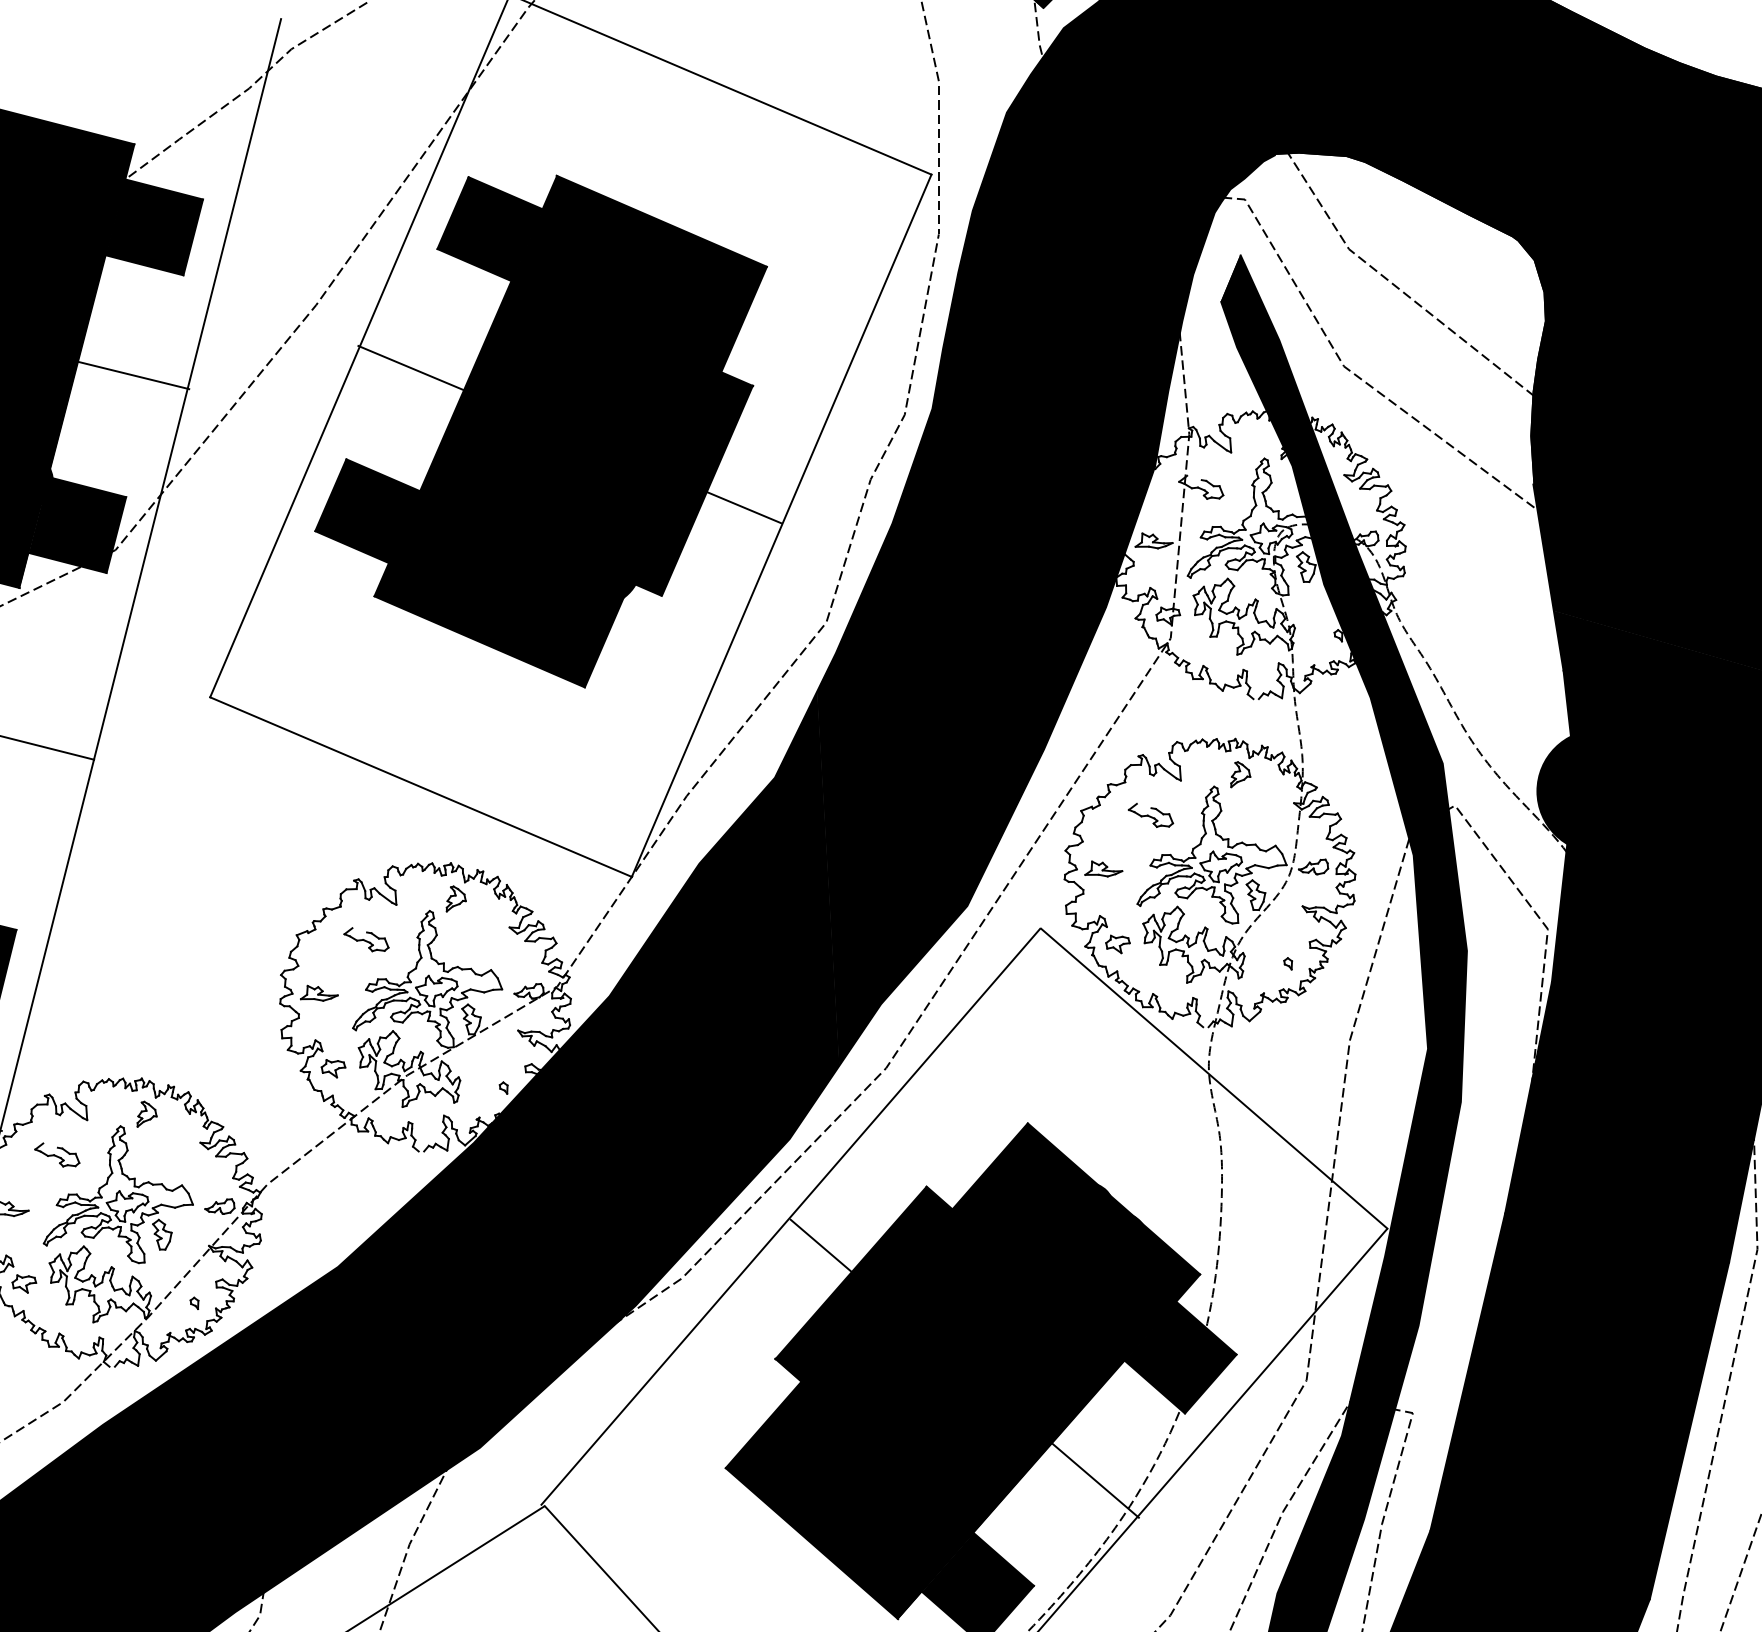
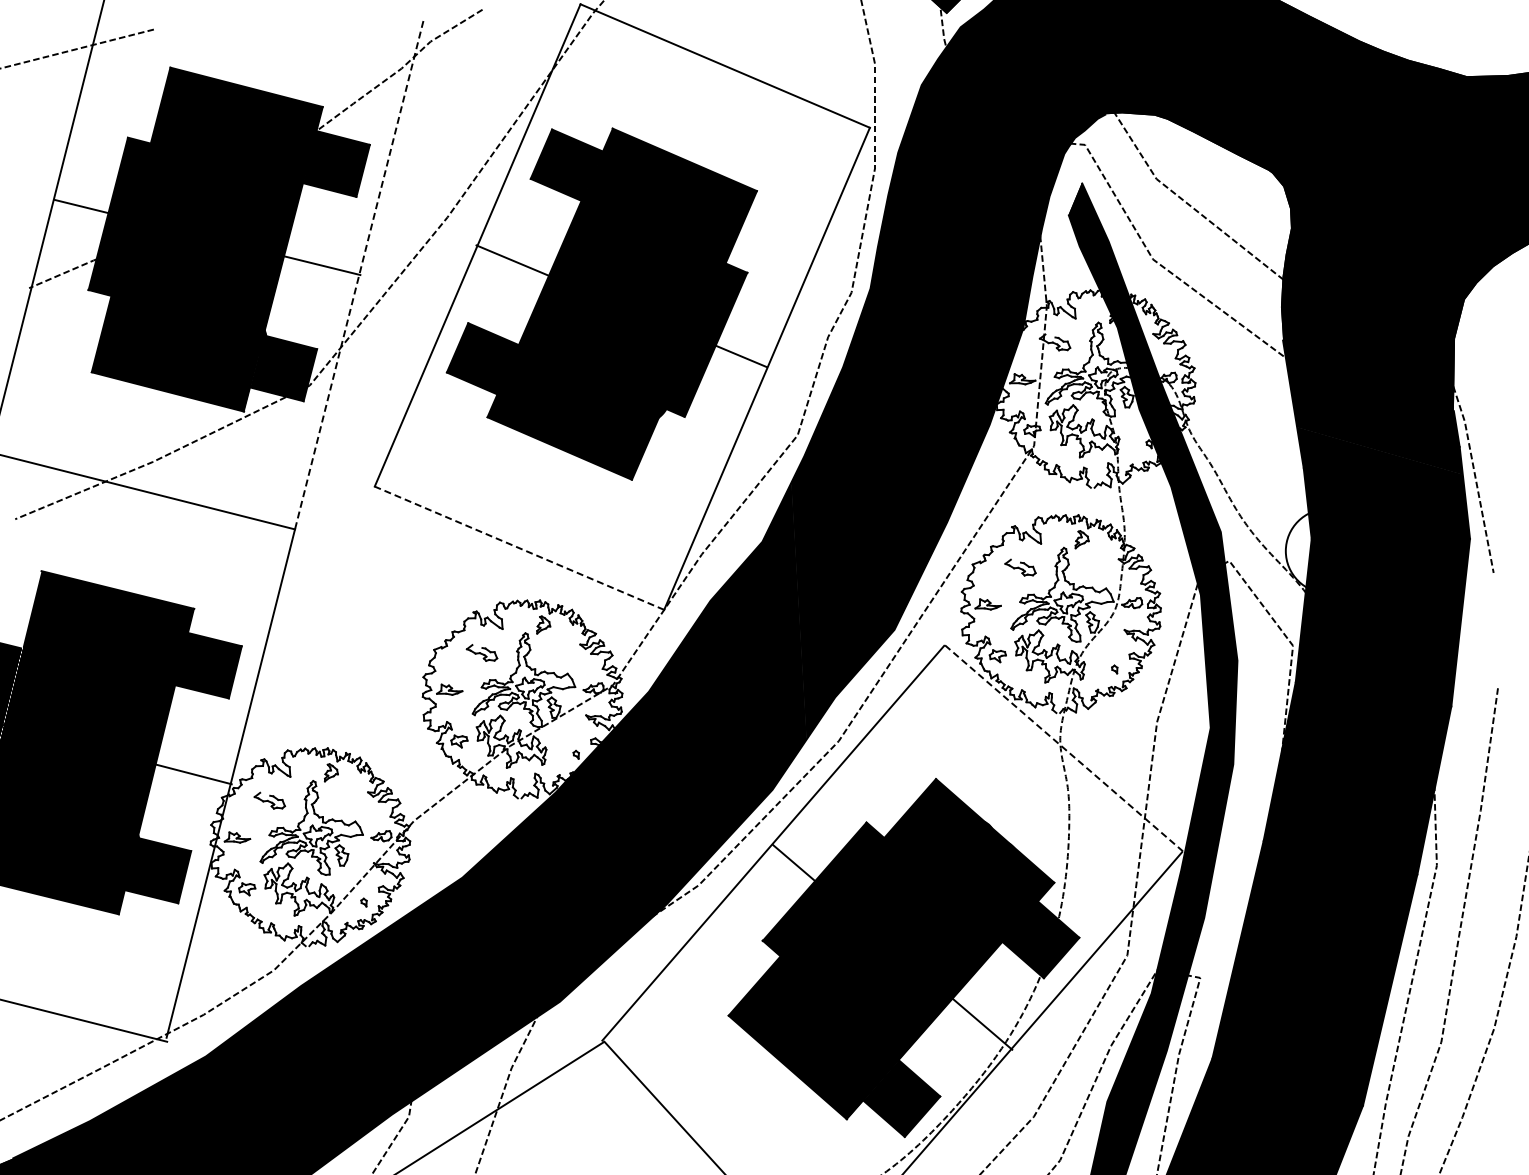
line: (187, 389) -> (359, 275), solid -> dashed
line: (421, 787) -> (519, 548), solid -> dashed
fill: (1555, 790) -> (1298, 550), removed
line: (1214, 1078) -> (1064, 748), solid -> dashed

